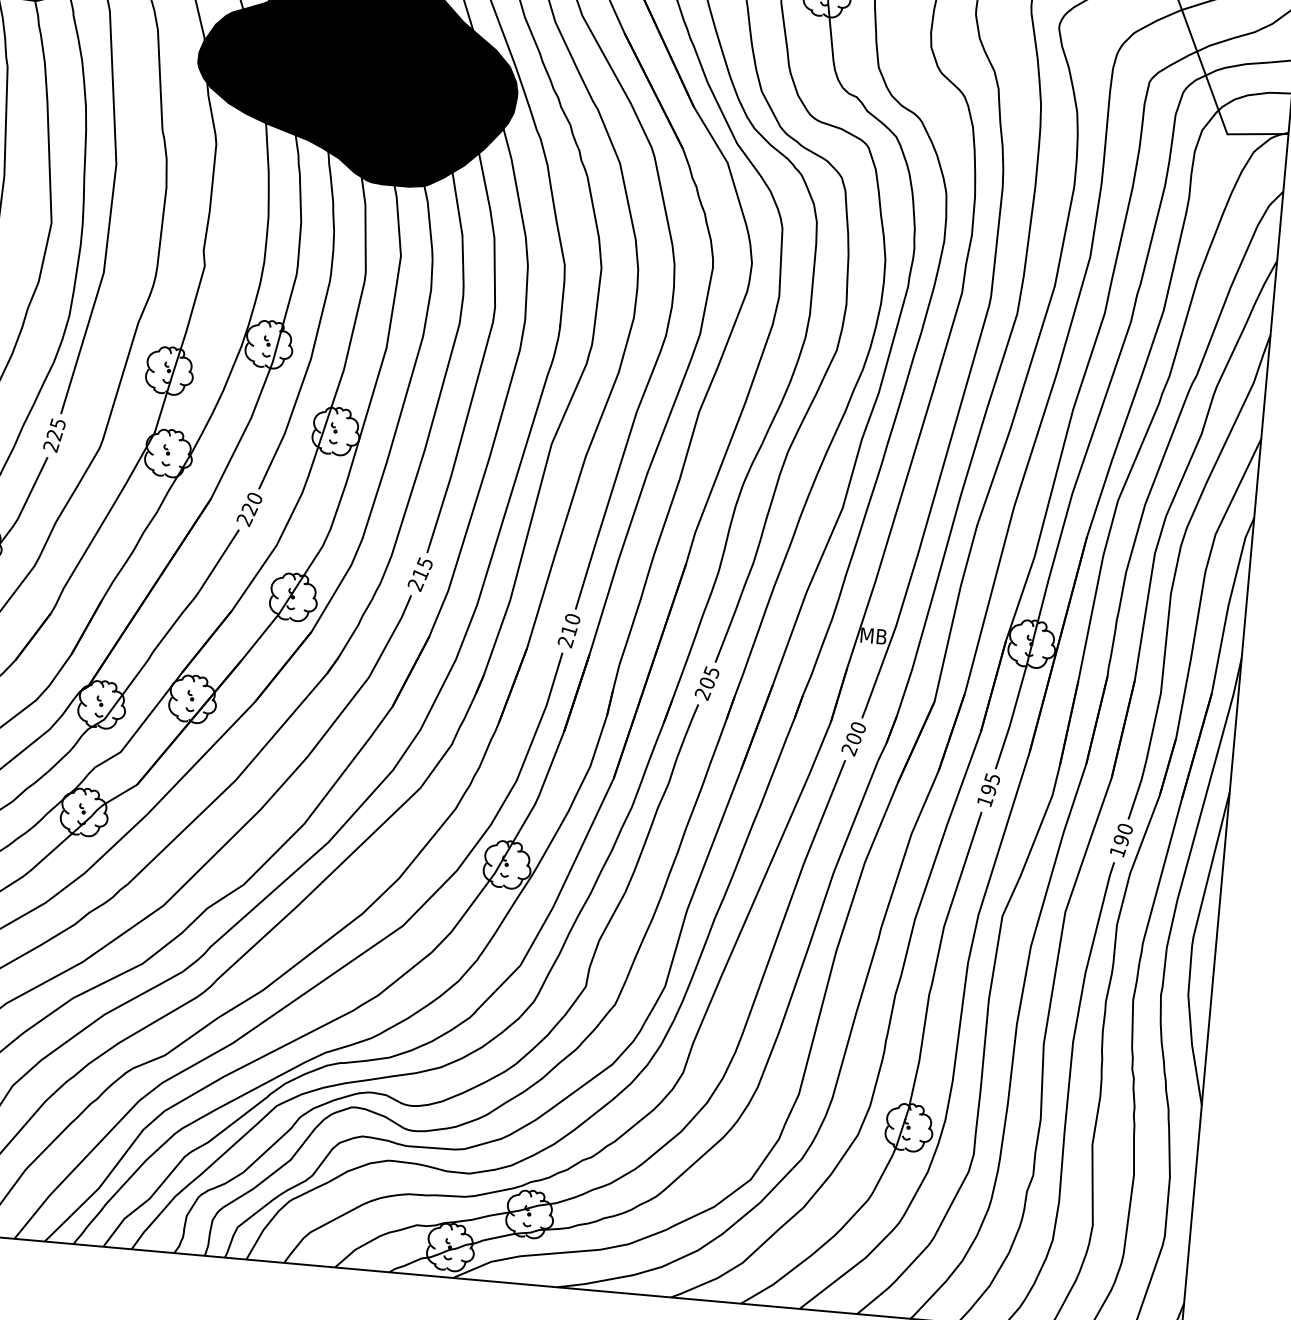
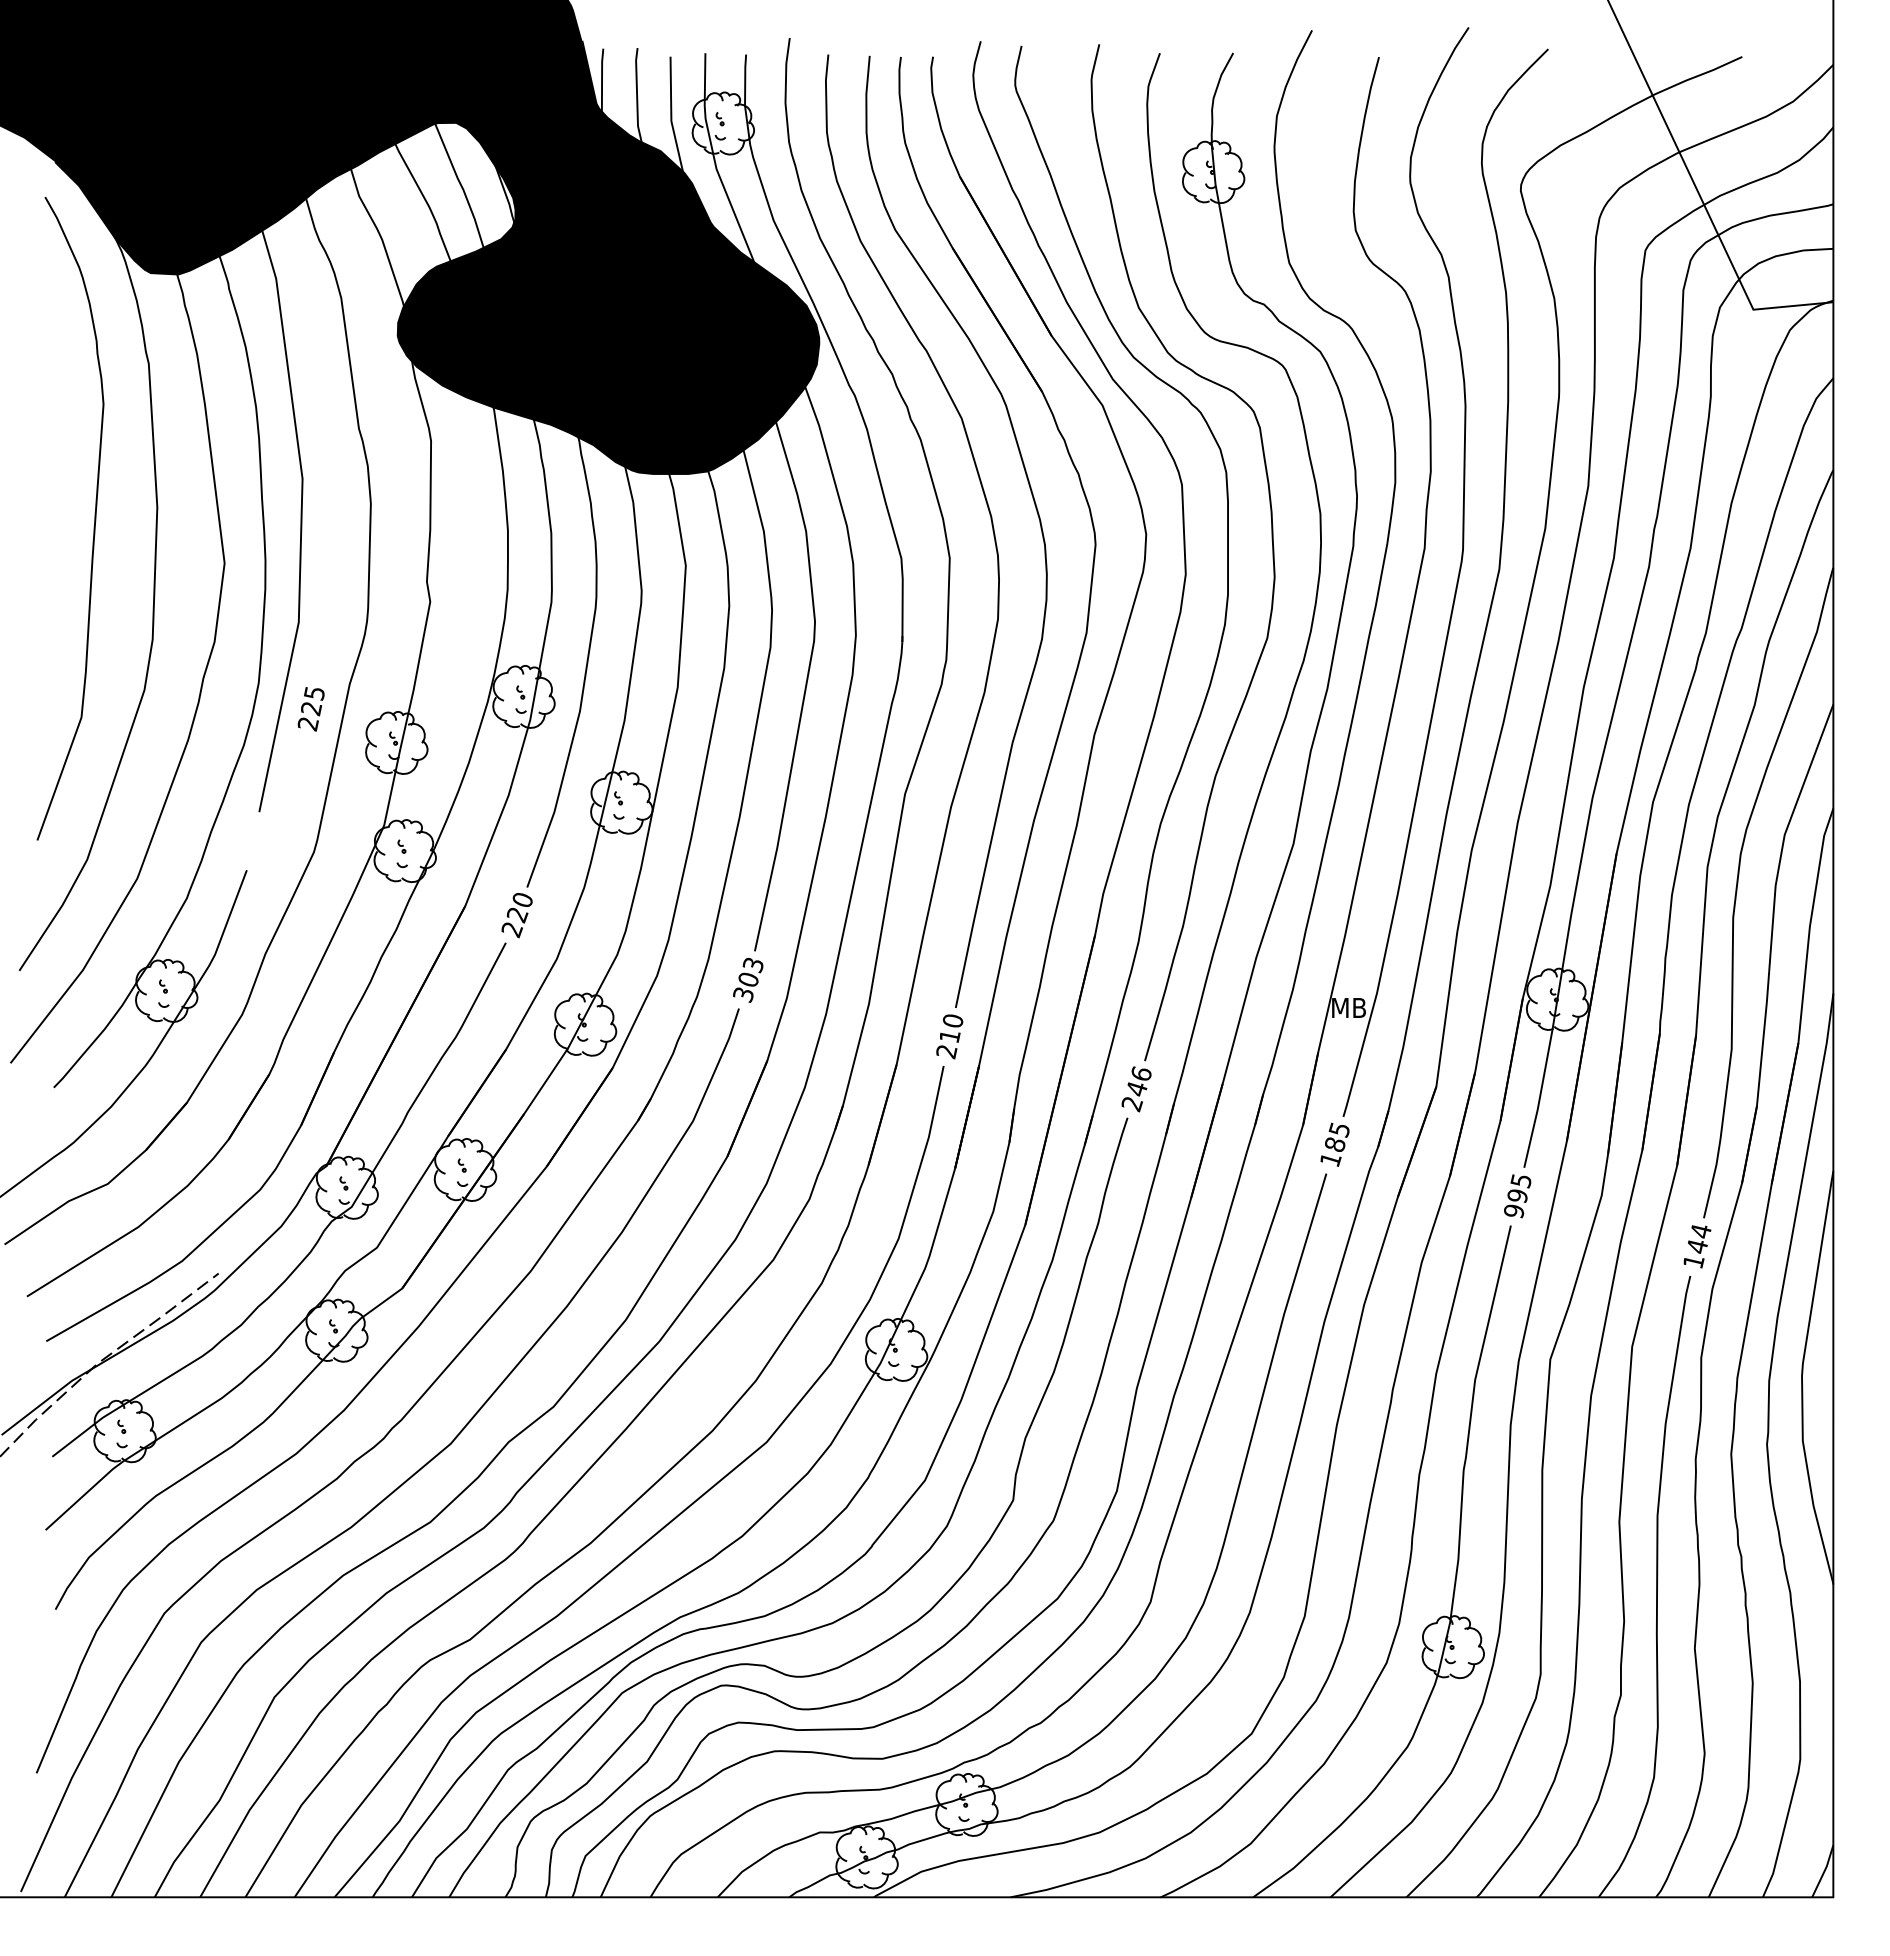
text: (53, 435) -> (310, 709), moved
text: (420, 574) -> (748, 980), 215 -> 303
text: (709, 677) -> (1138, 1081), 205 -> 246
text: (853, 738) -> (1334, 1144), 200 -> 185
text: (985, 801) -> (1514, 1211), 195 -> 995
text: (1123, 834) -> (1699, 1238), 190 -> 144

